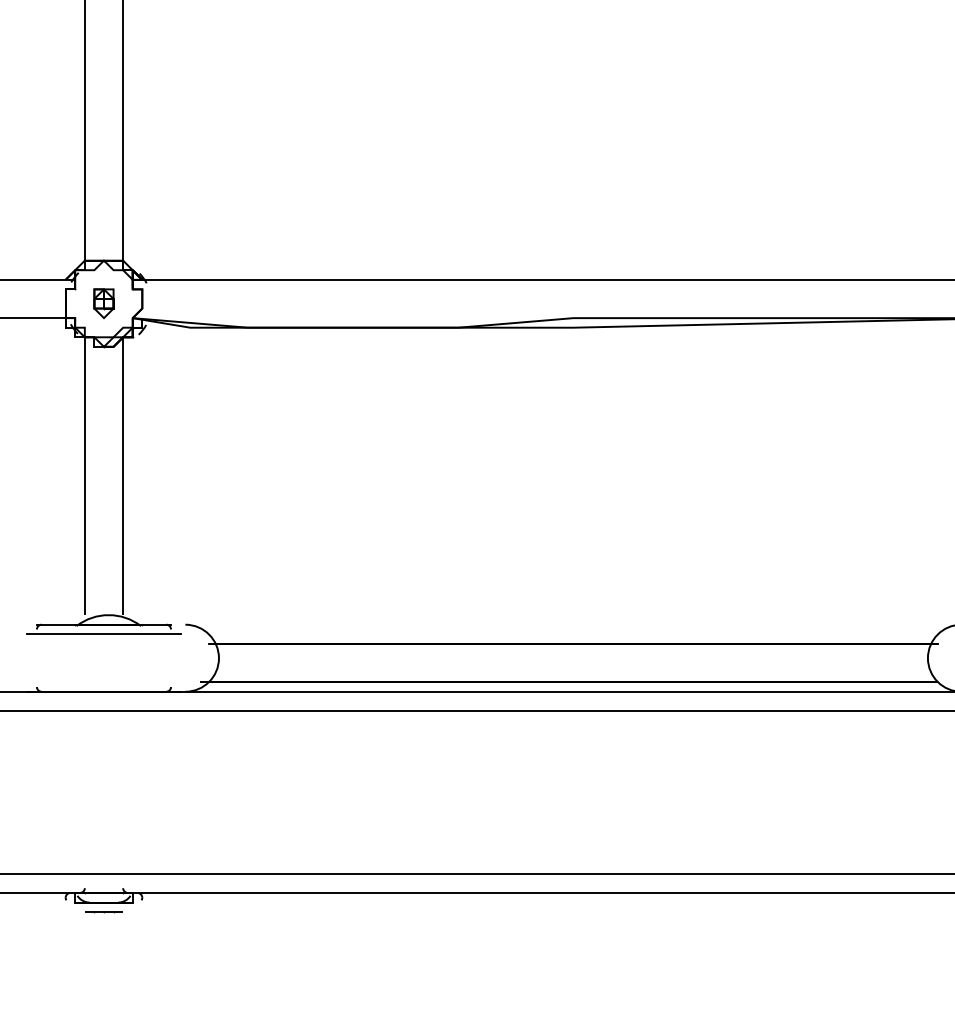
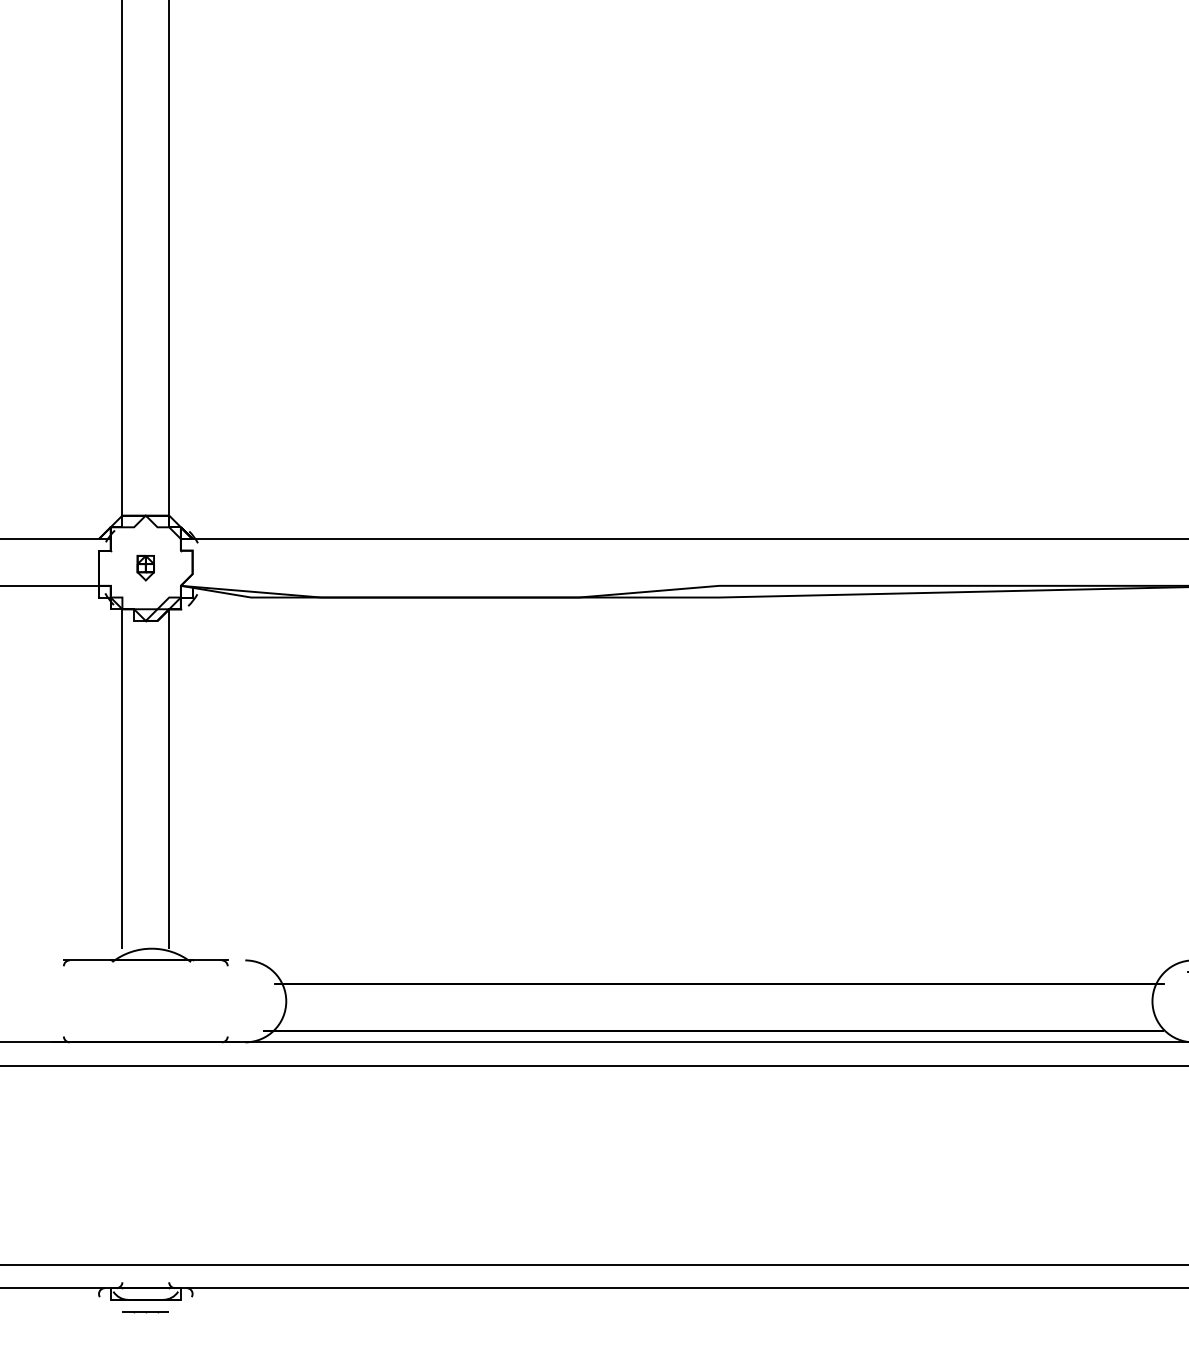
part: (103, 303) -> (145, 567), size x0.7
line: (103, 634) -> (145, 972), removed

